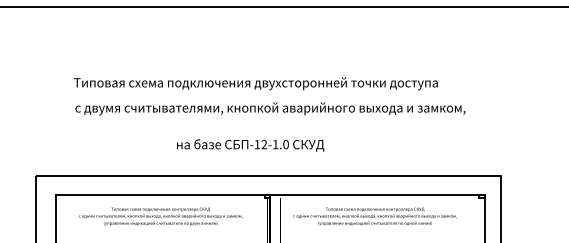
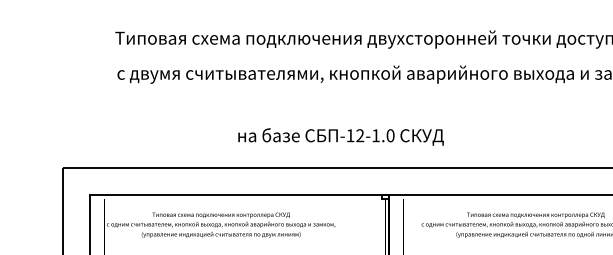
text: (250, 145) -> (340, 136), moved
text: (160, 216) -> (220, 224), moved

